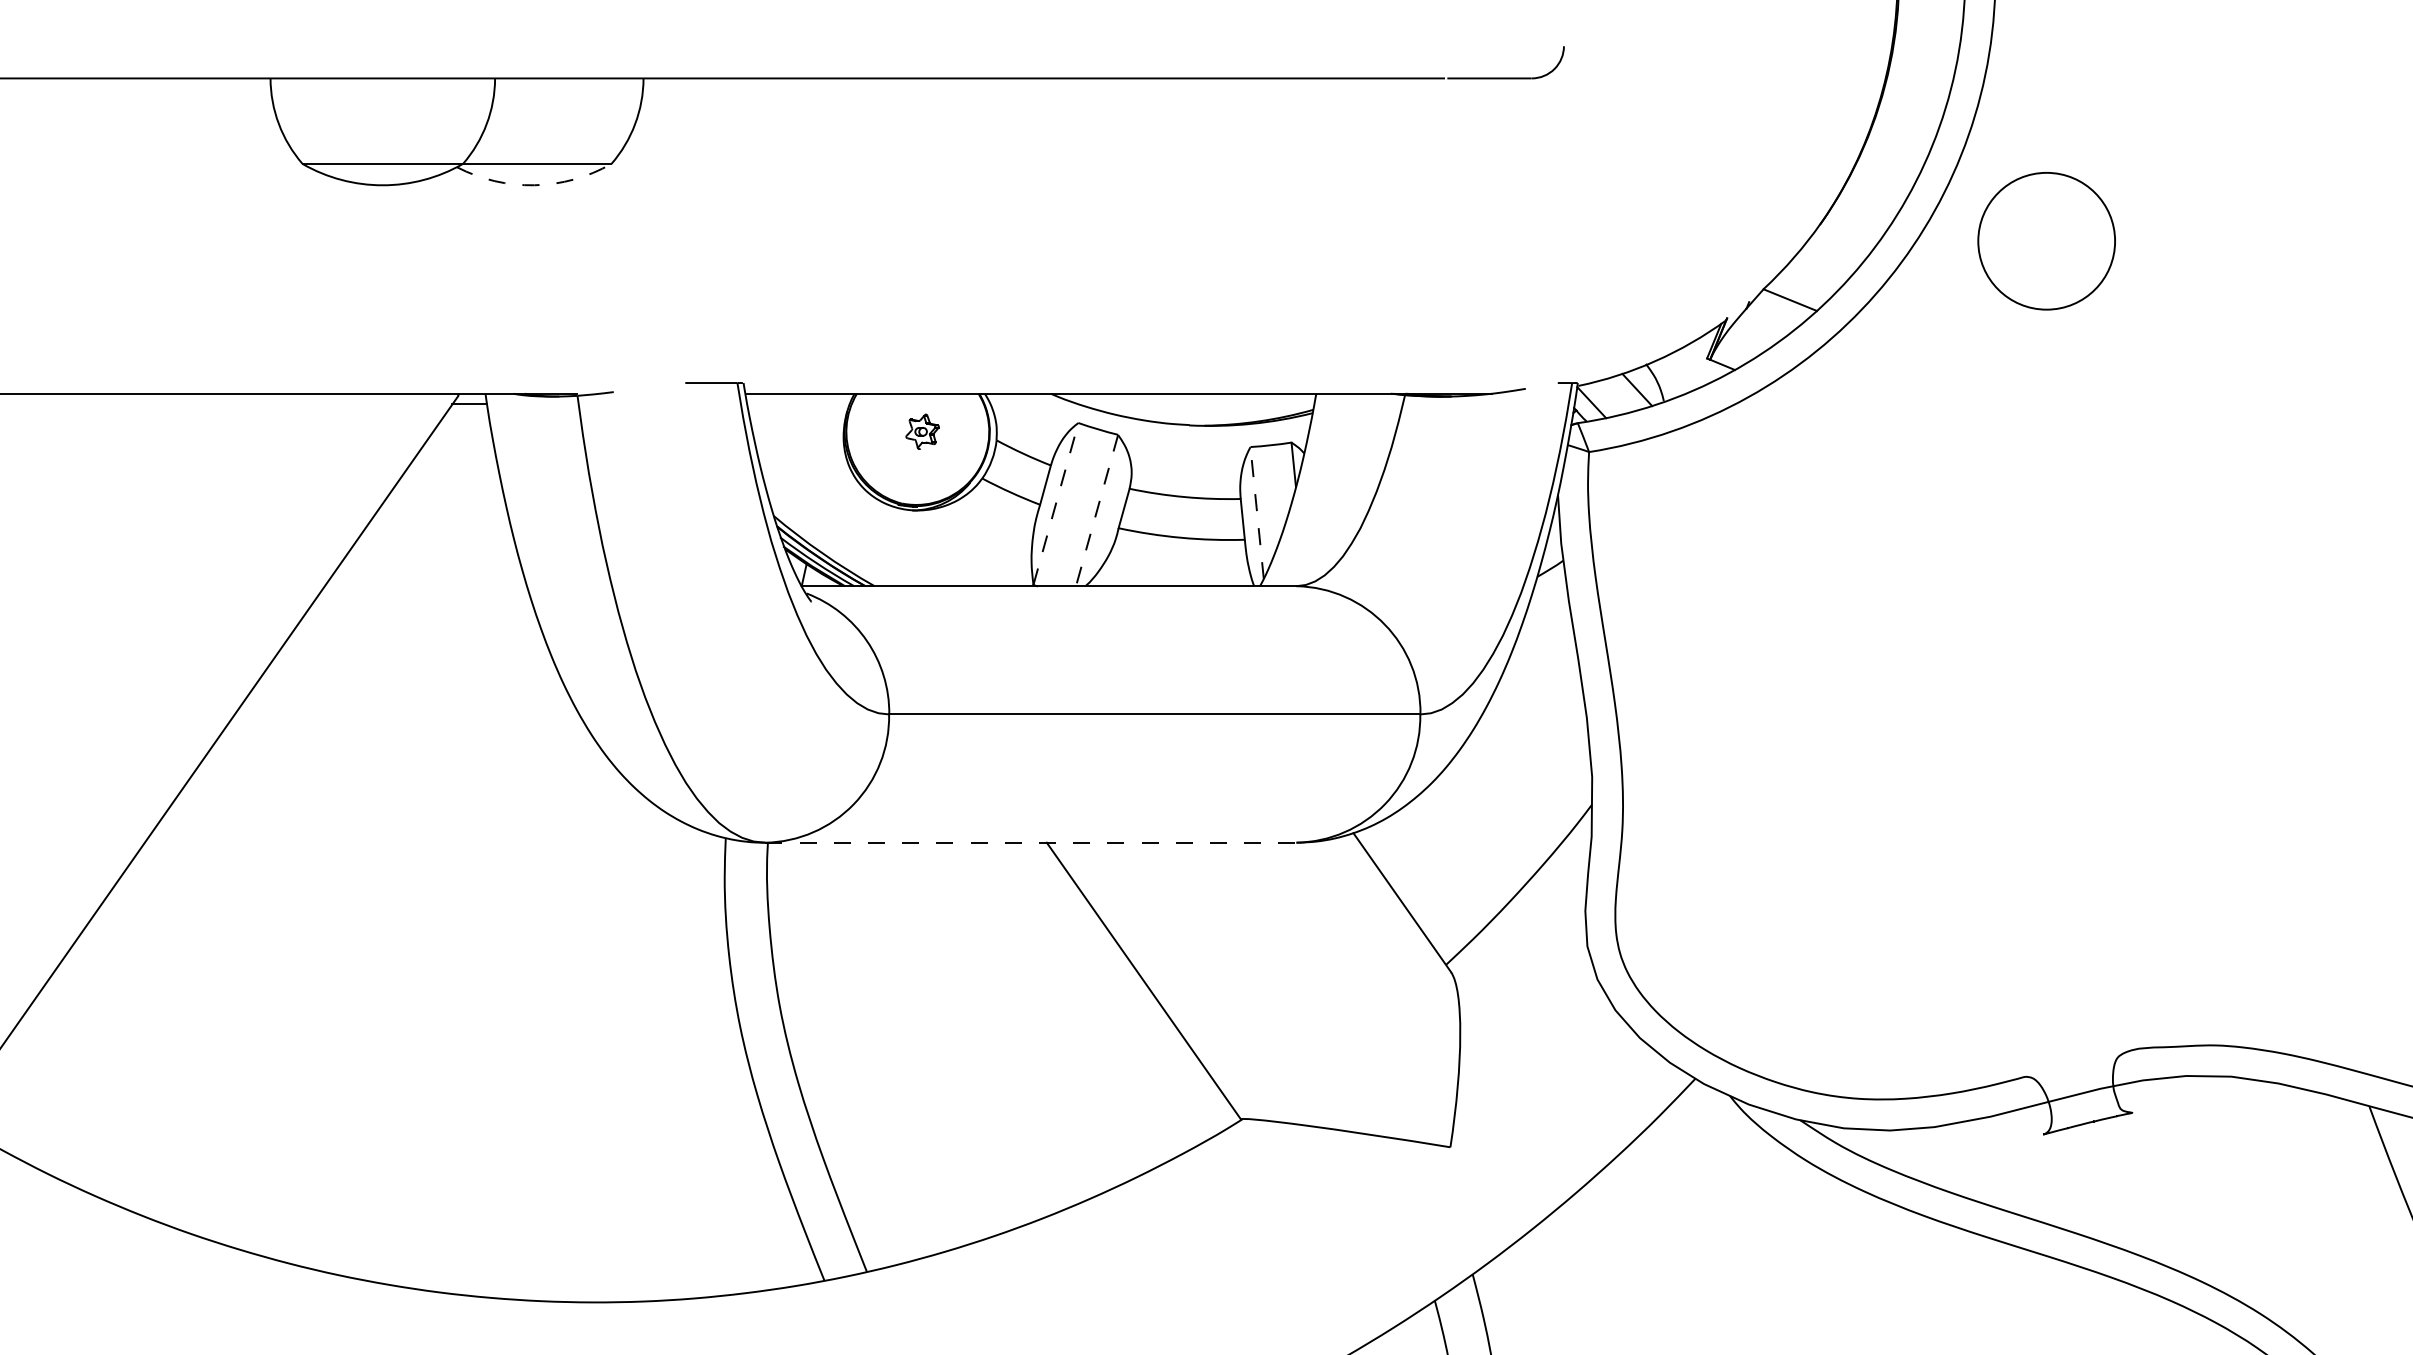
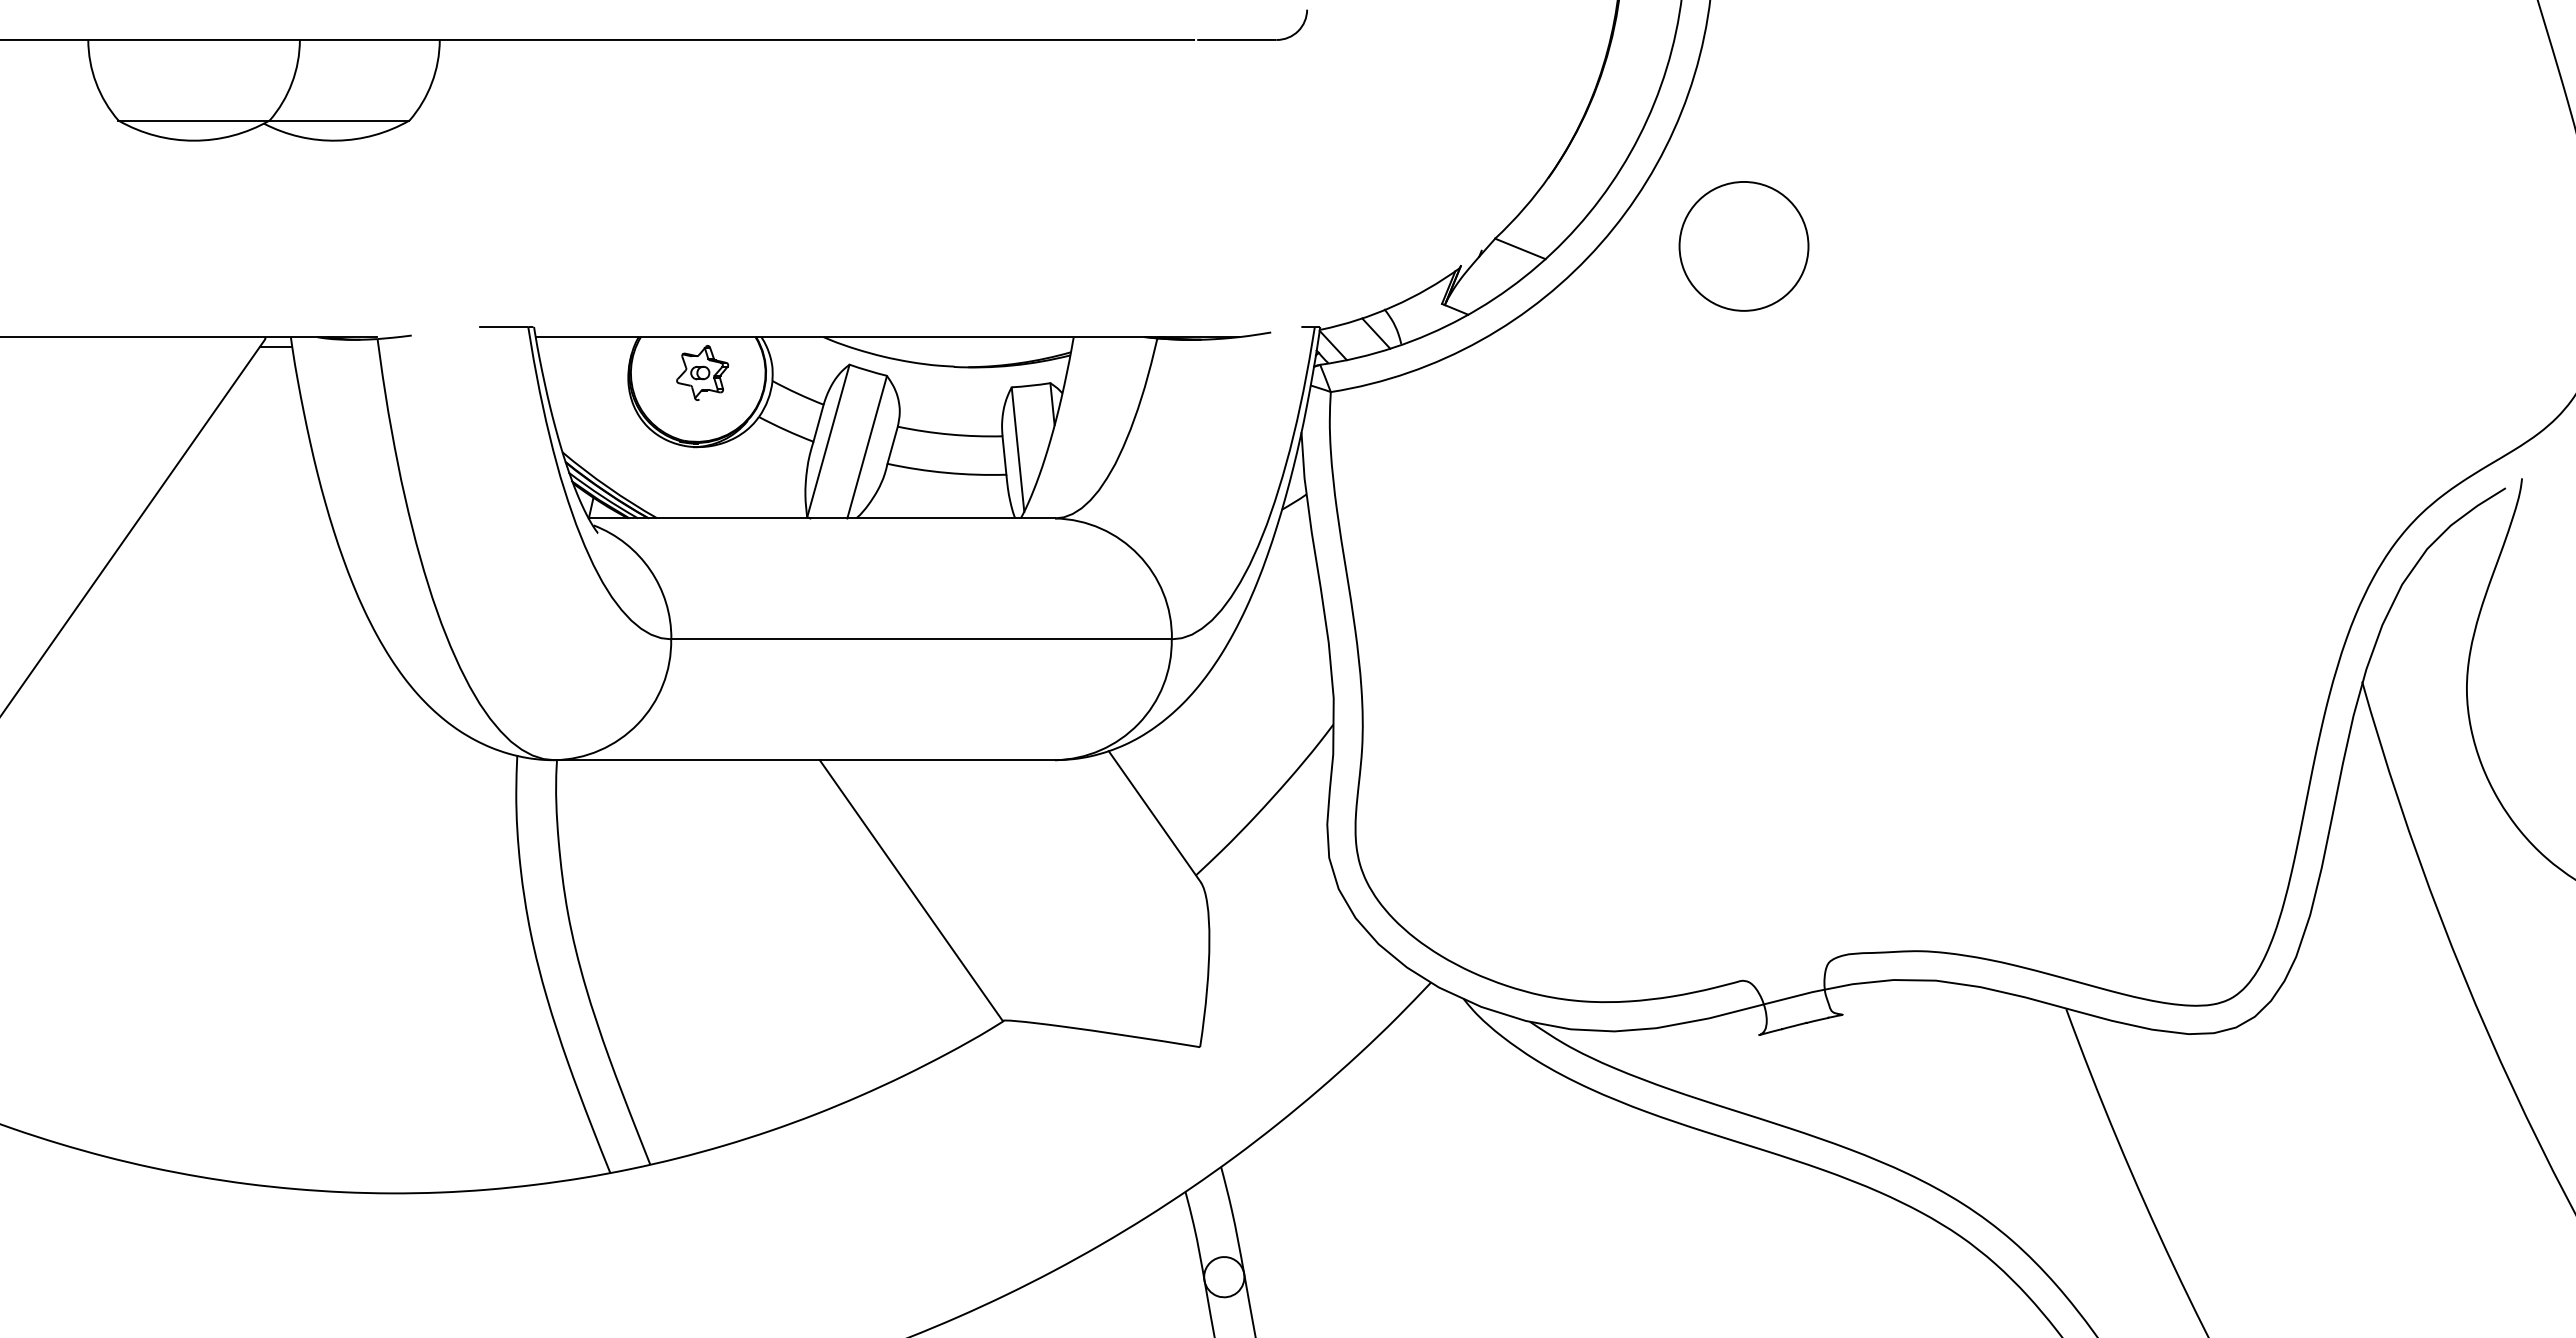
arc: (534, 185) -> (337, 140), dashed -> solid
circle: (2046, 241) -> (1743, 246), moved
part: (922, 431) -> (702, 372), size x1.67
line: (1056, 503) -> (828, 440), dashed -> solid
line: (1097, 510) -> (867, 447), dashed -> solid
line: (1257, 513) -> (1018, 449), dashed -> solid
line: (1031, 843) -> (805, 760), dashed -> solid

